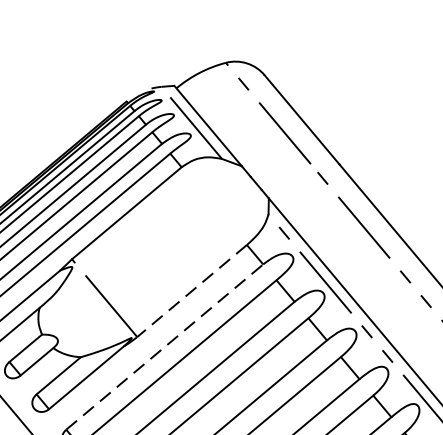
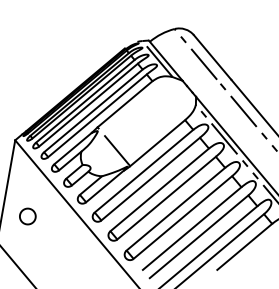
line: (191, 291) -> (157, 143), dashed -> solid
line: (165, 345) -> (144, 170), dashed -> solid

